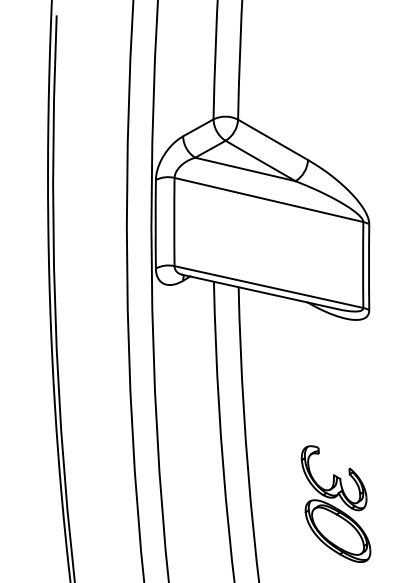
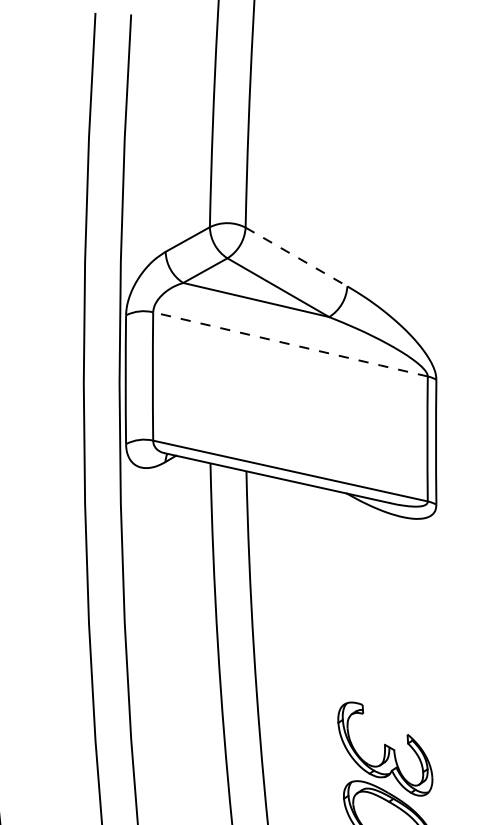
line: (273, 140) -> (297, 257), solid -> dashed
line: (268, 199) -> (289, 343), solid -> dashed

